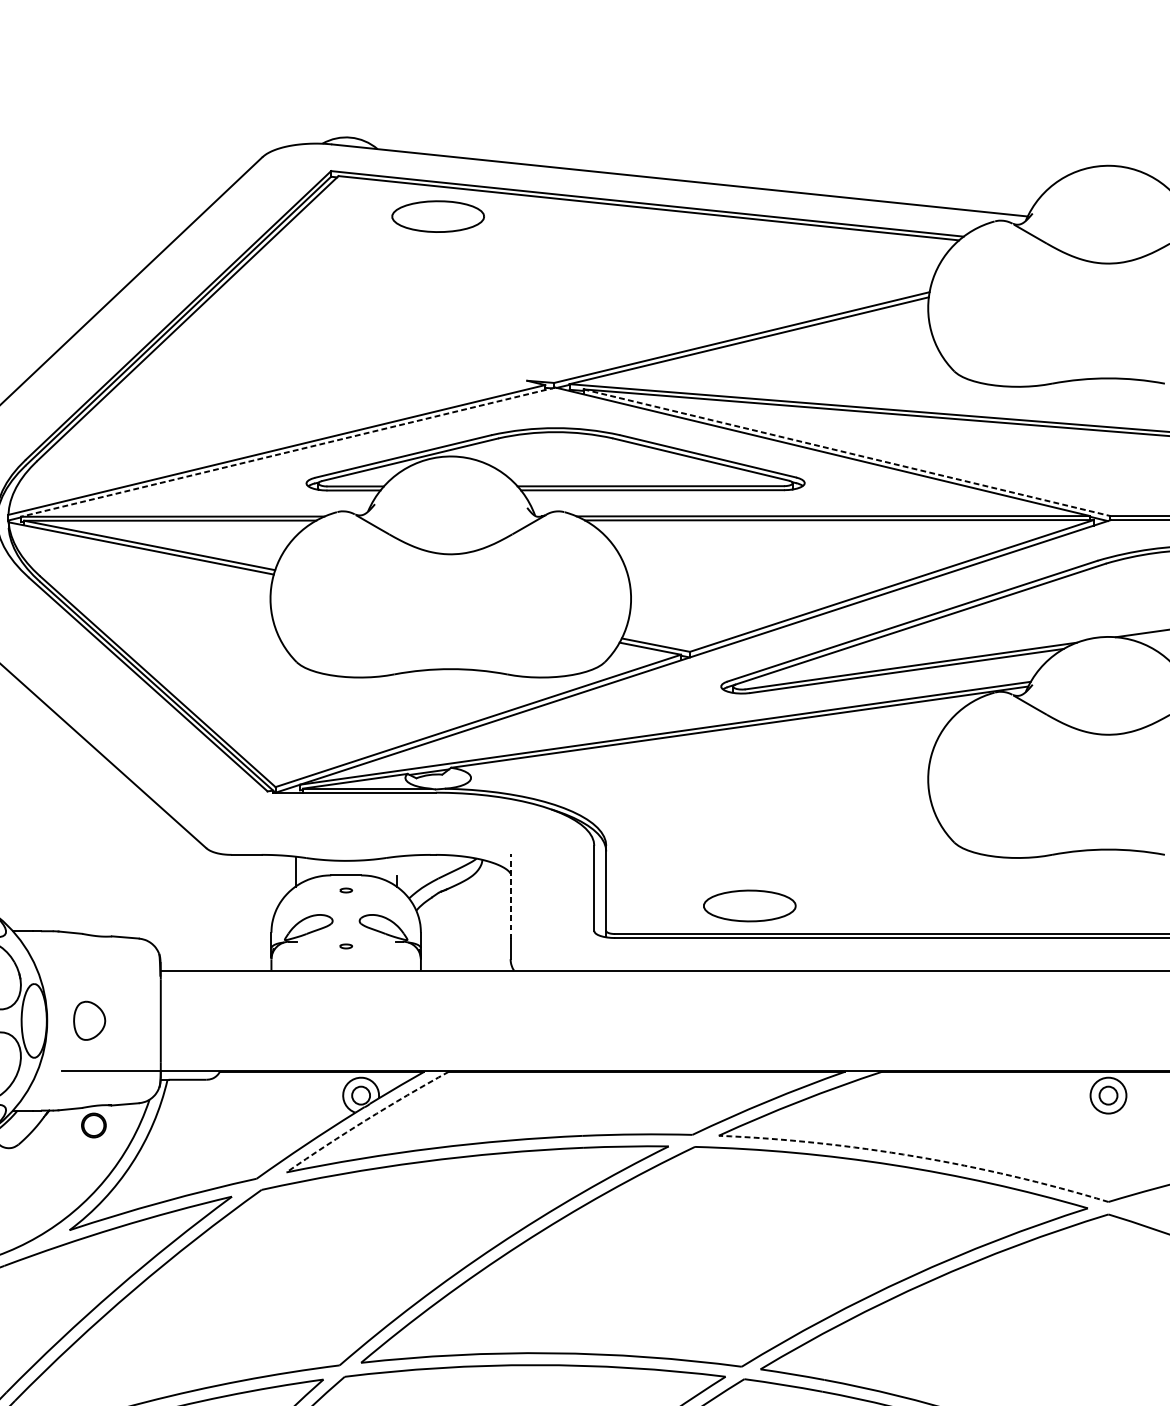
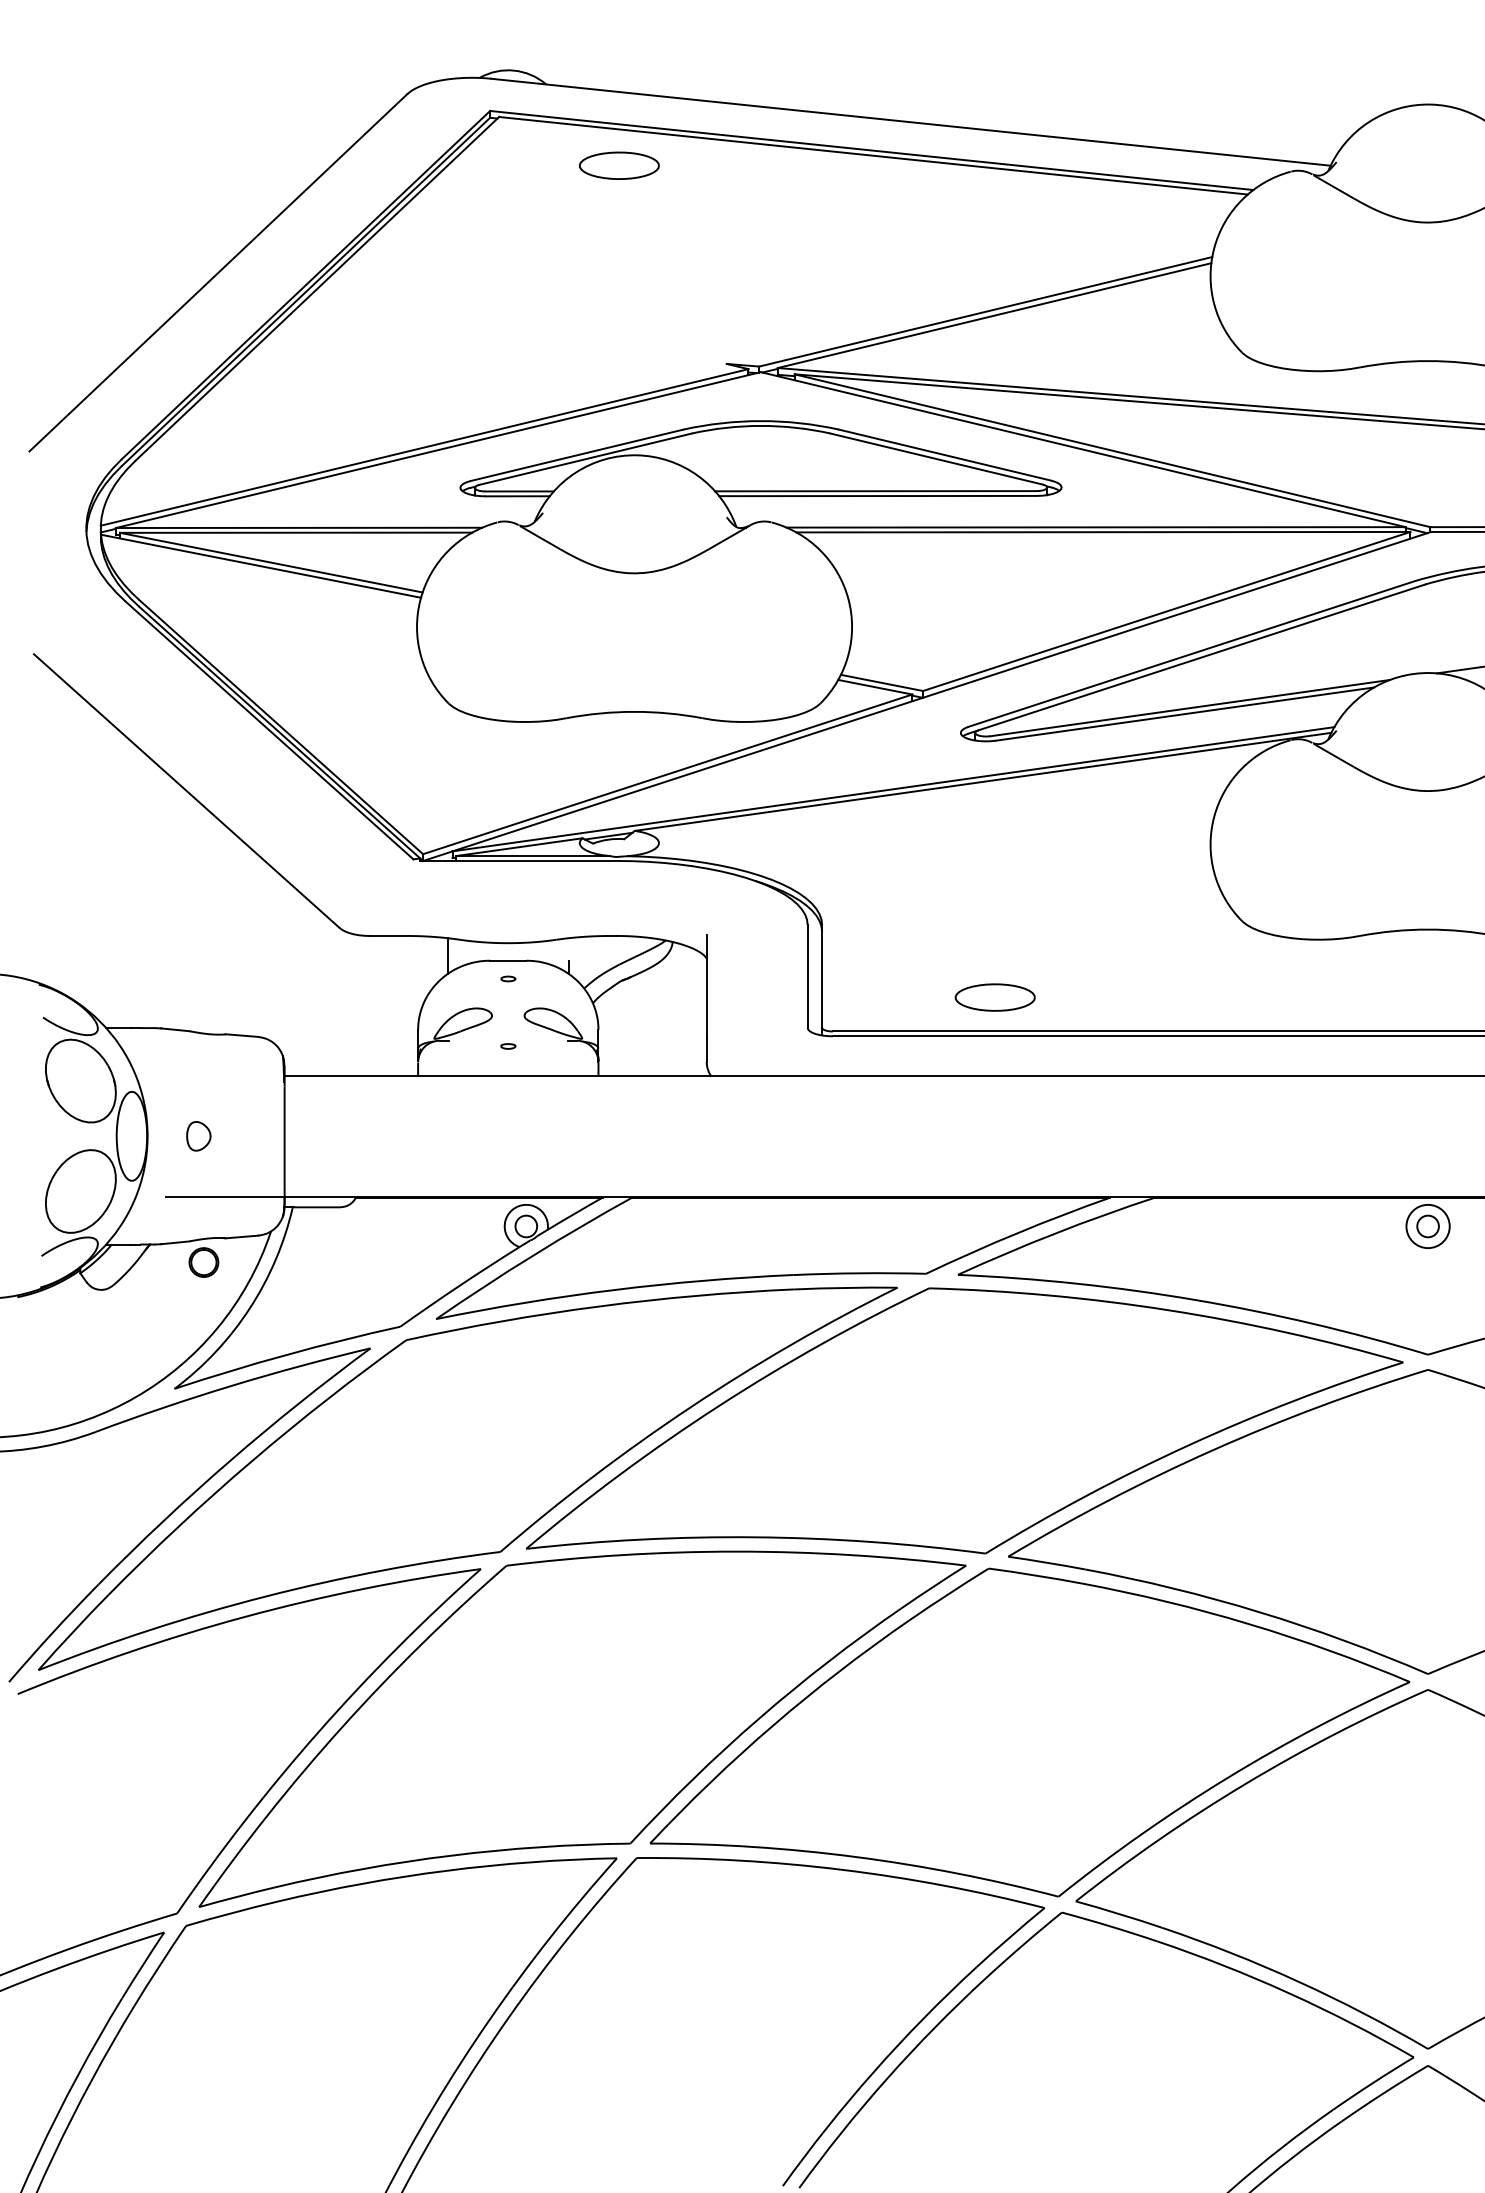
part: (438, 216) -> (619, 165), size x0.71
line: (288, 452) -> (438, 450), dashed -> solid
line: (846, 452) -> (1112, 450), dashed -> solid
line: (510, 896) -> (706, 986), dashed -> solid
part: (749, 905) -> (994, 997), size x0.71
part: (89, 1021) -> (198, 1136), size x0.62
arc: (366, 1119) -> (532, 1255), dashed -> solid
arc: (915, 1157) -> (1195, 1300), dashed -> solid

